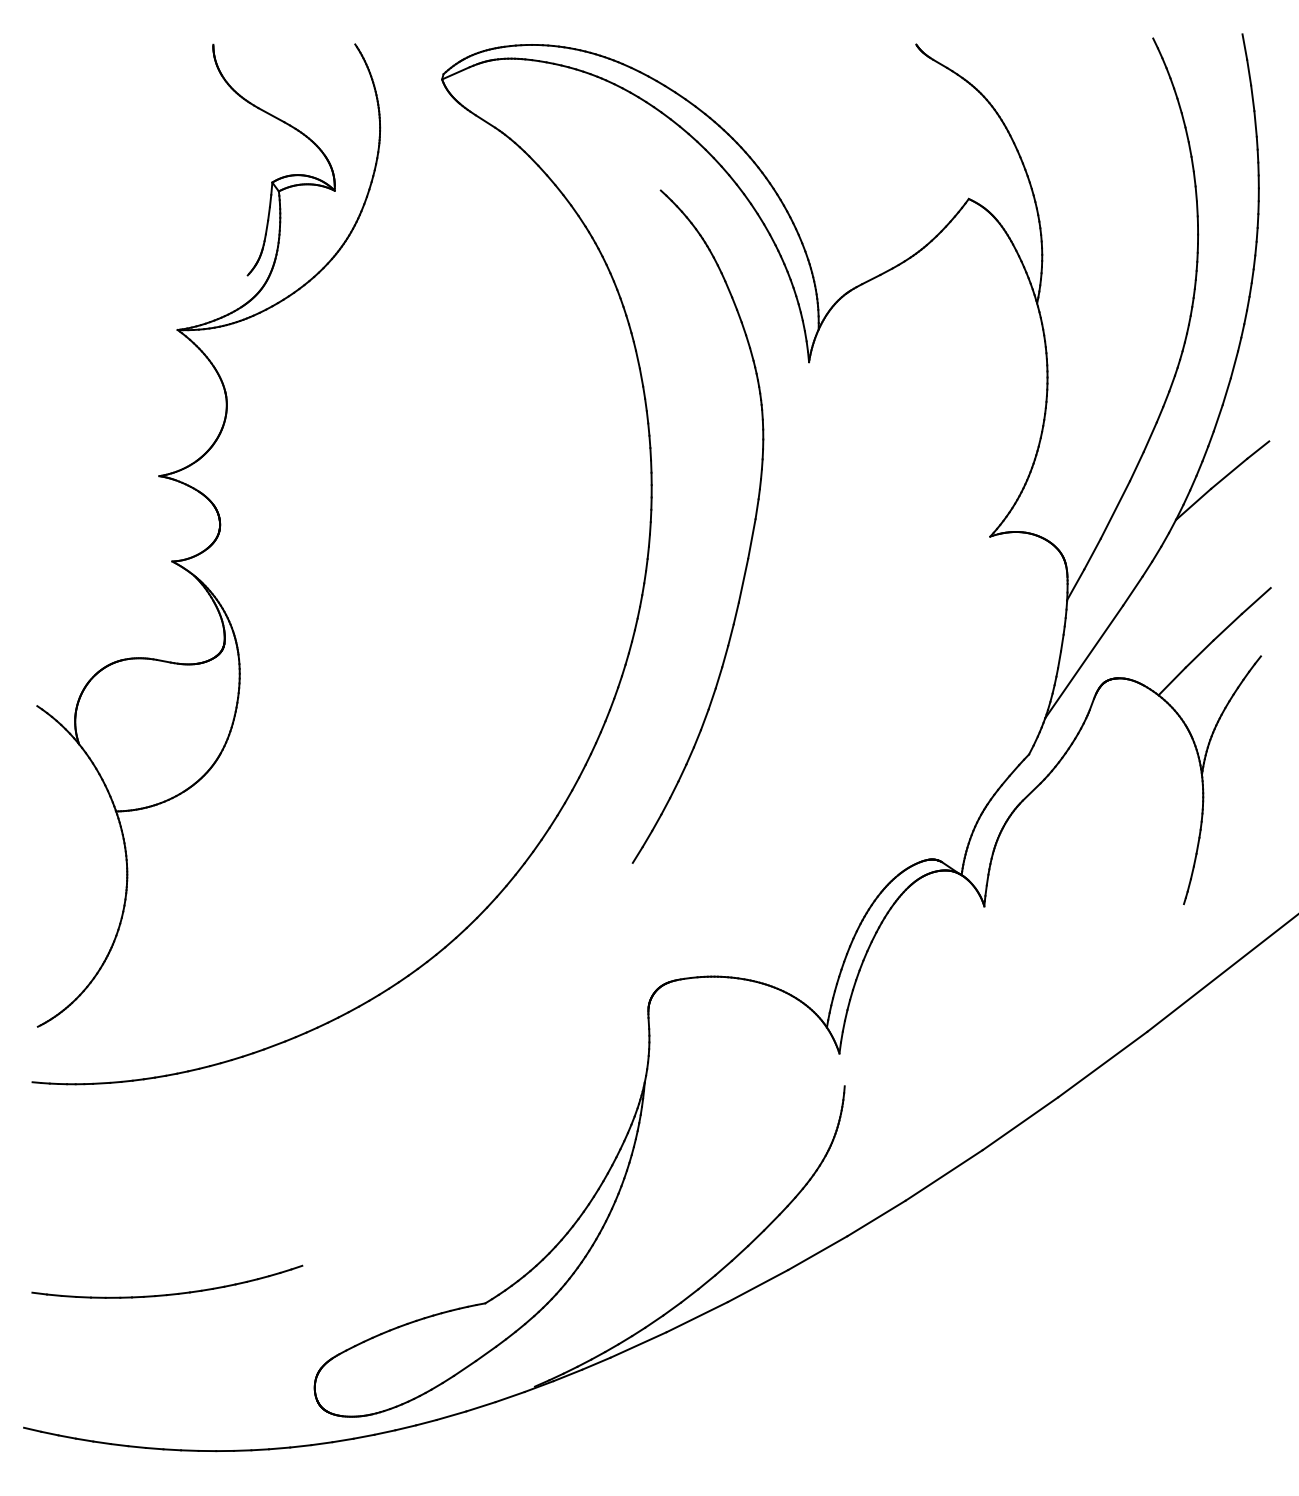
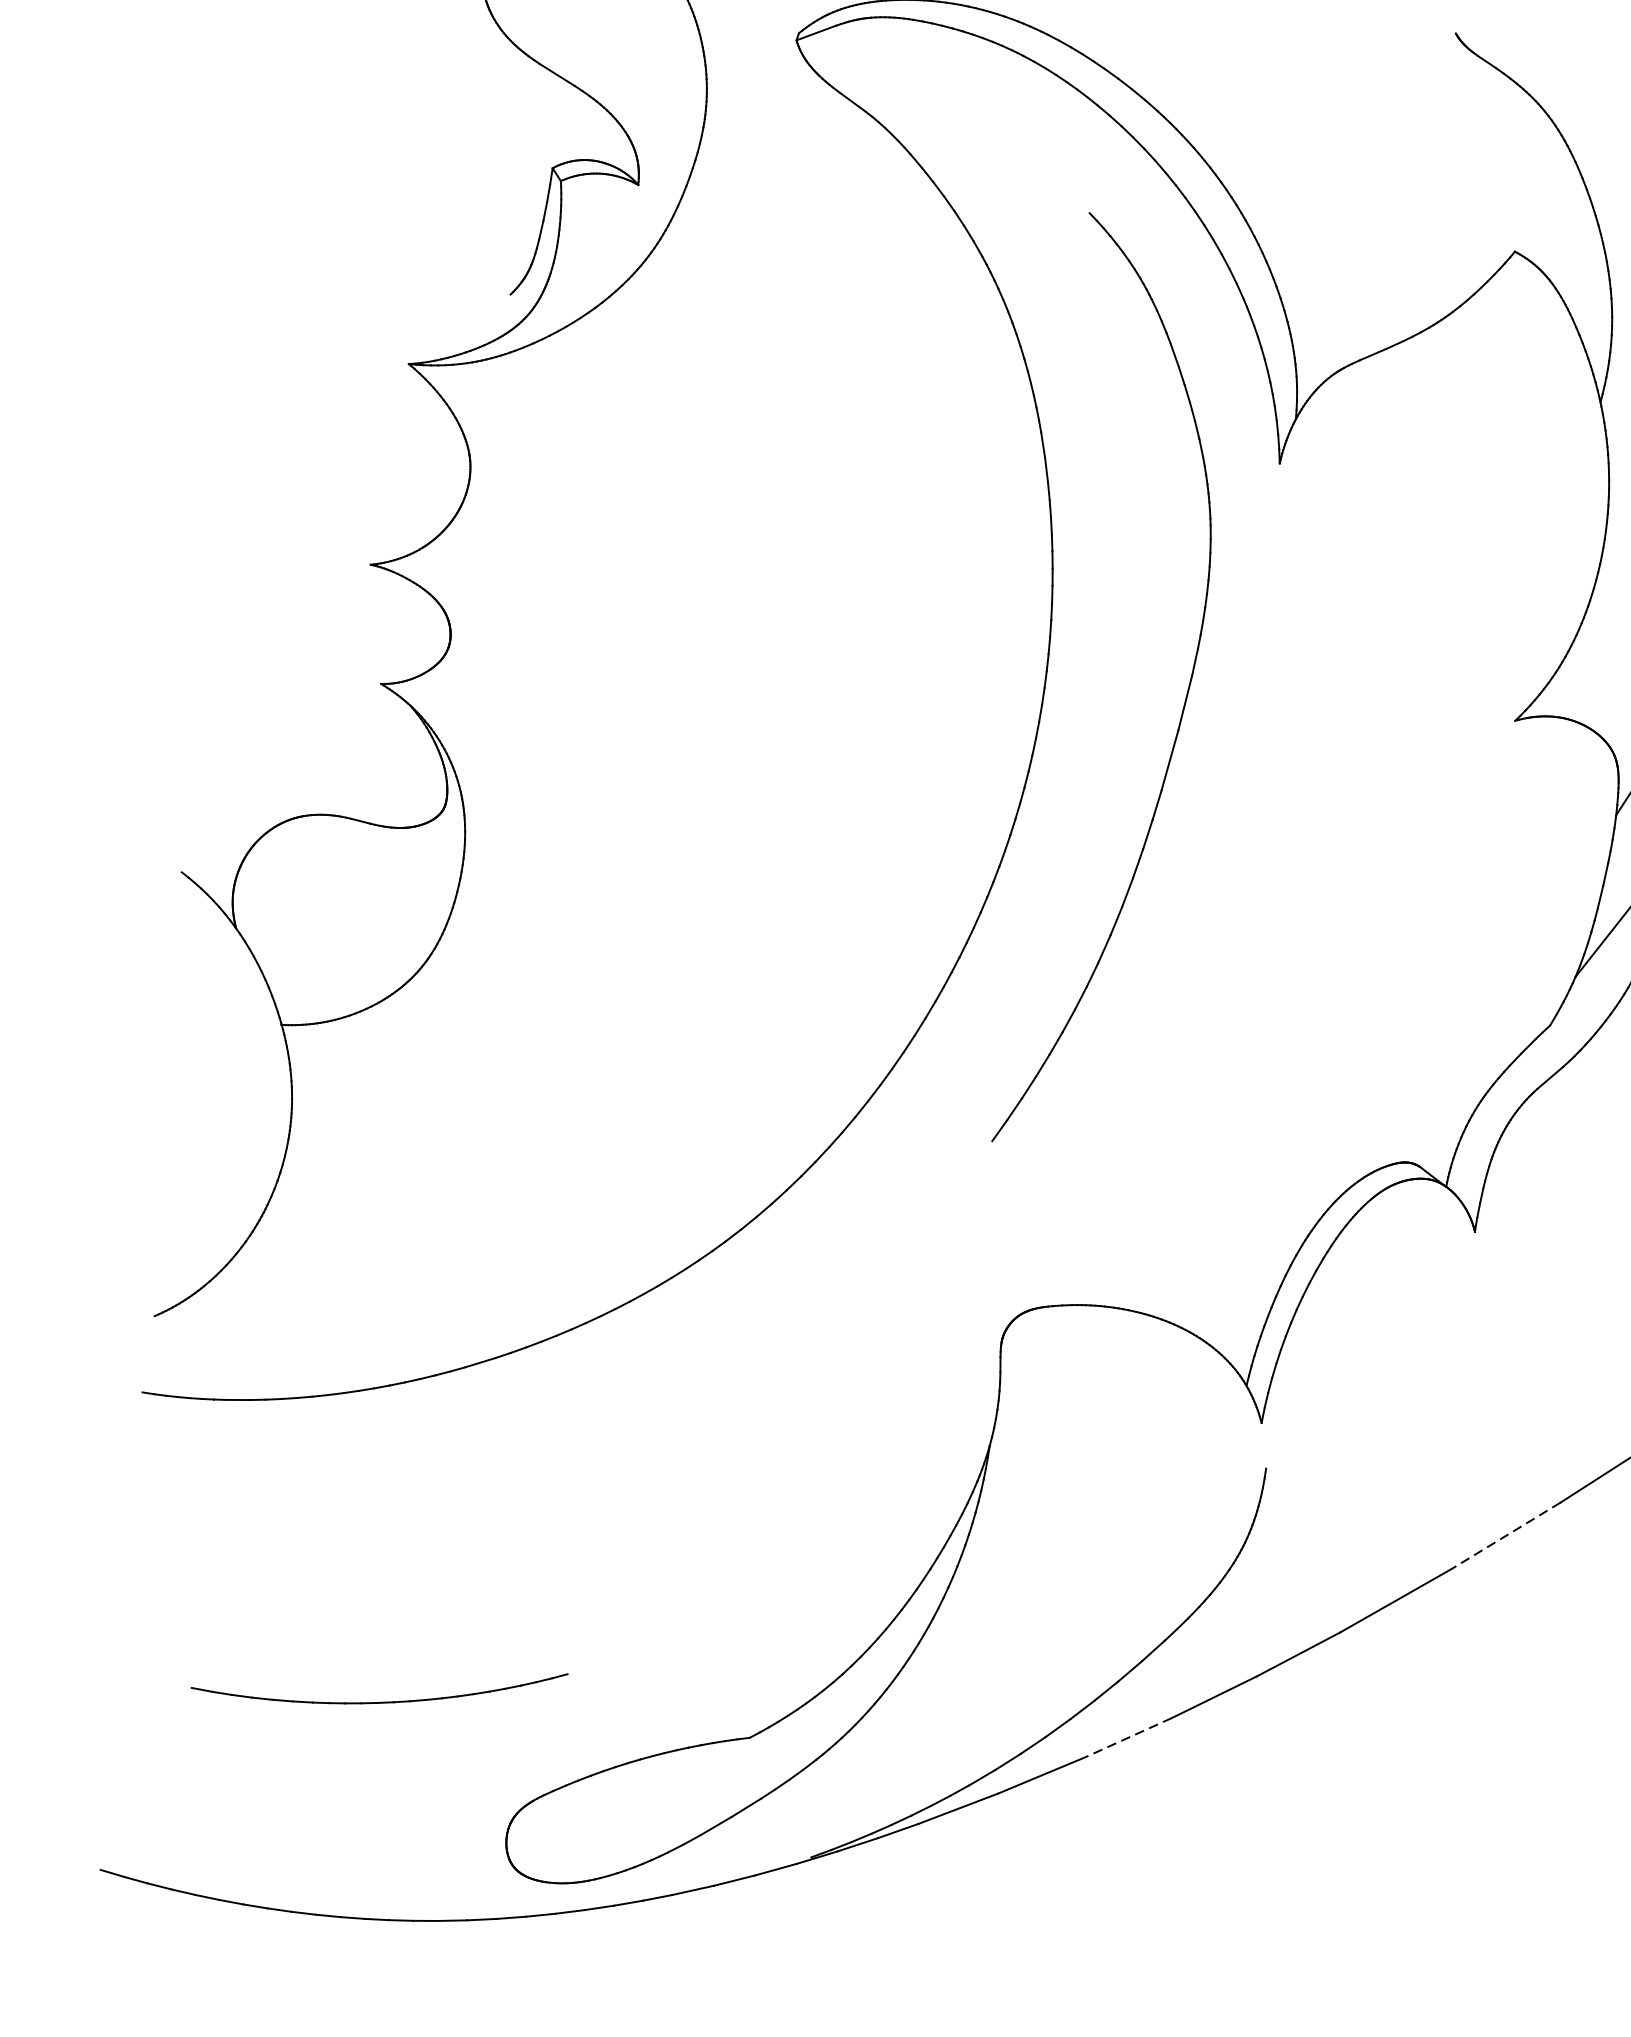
line: (1020, 1124) -> (1505, 1536), solid -> dashed
line: (757, 1286) -> (1127, 1738), solid -> dashed
part: (169, 1293) -> (381, 1700), moved

